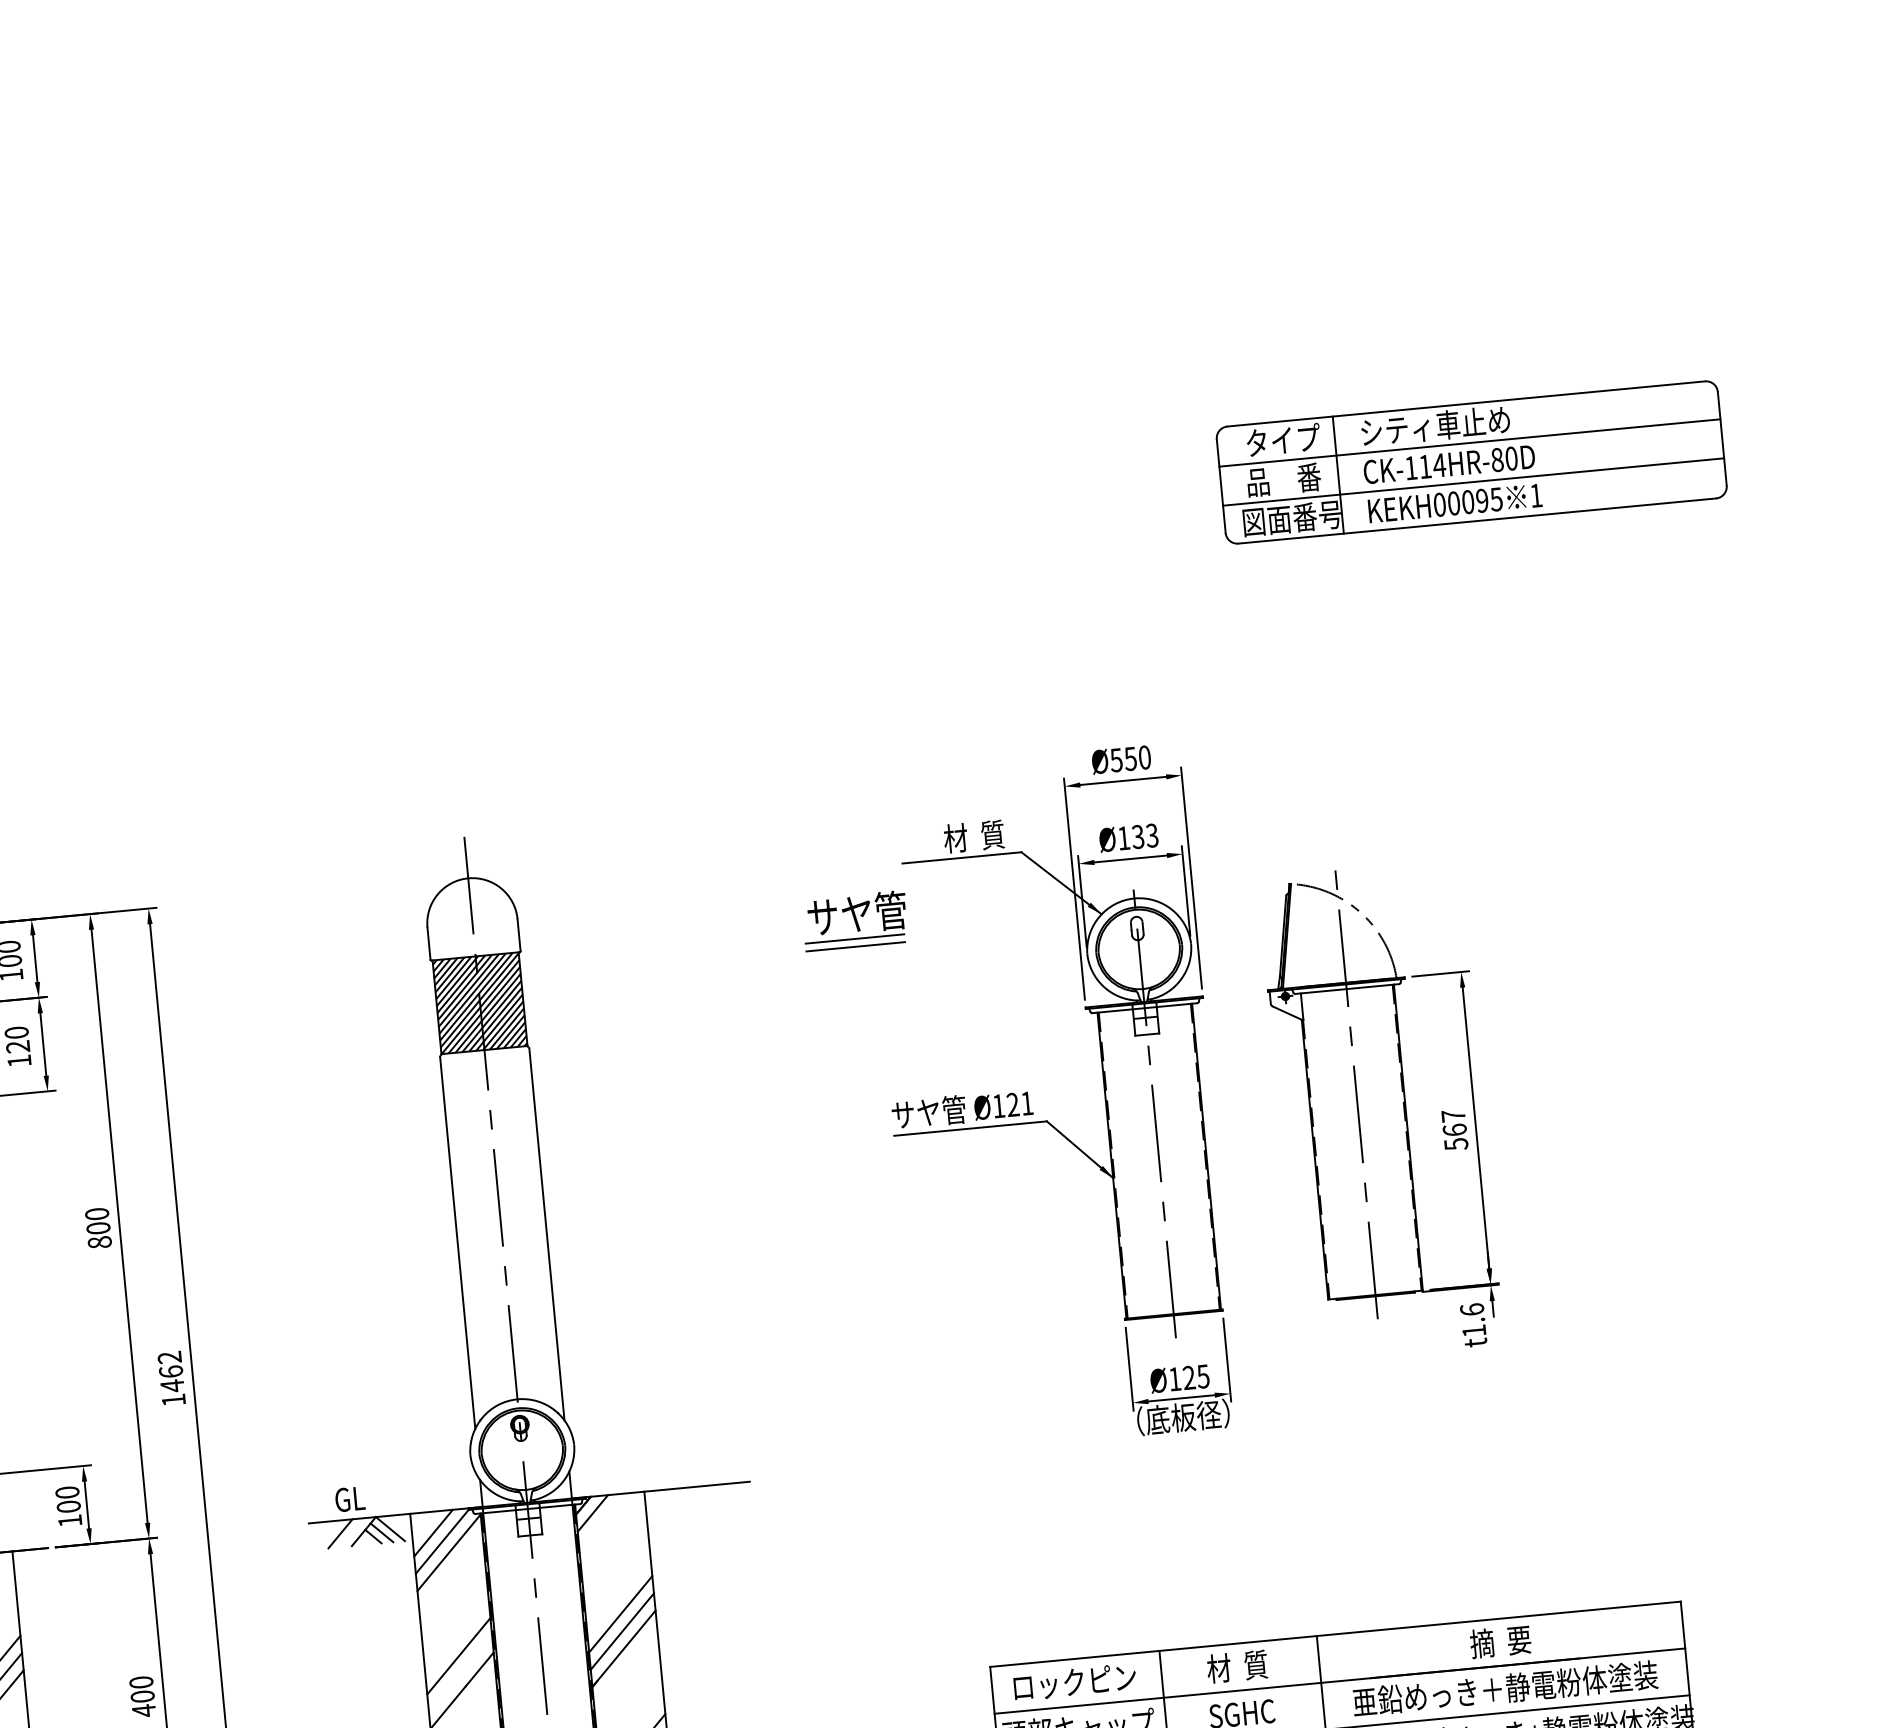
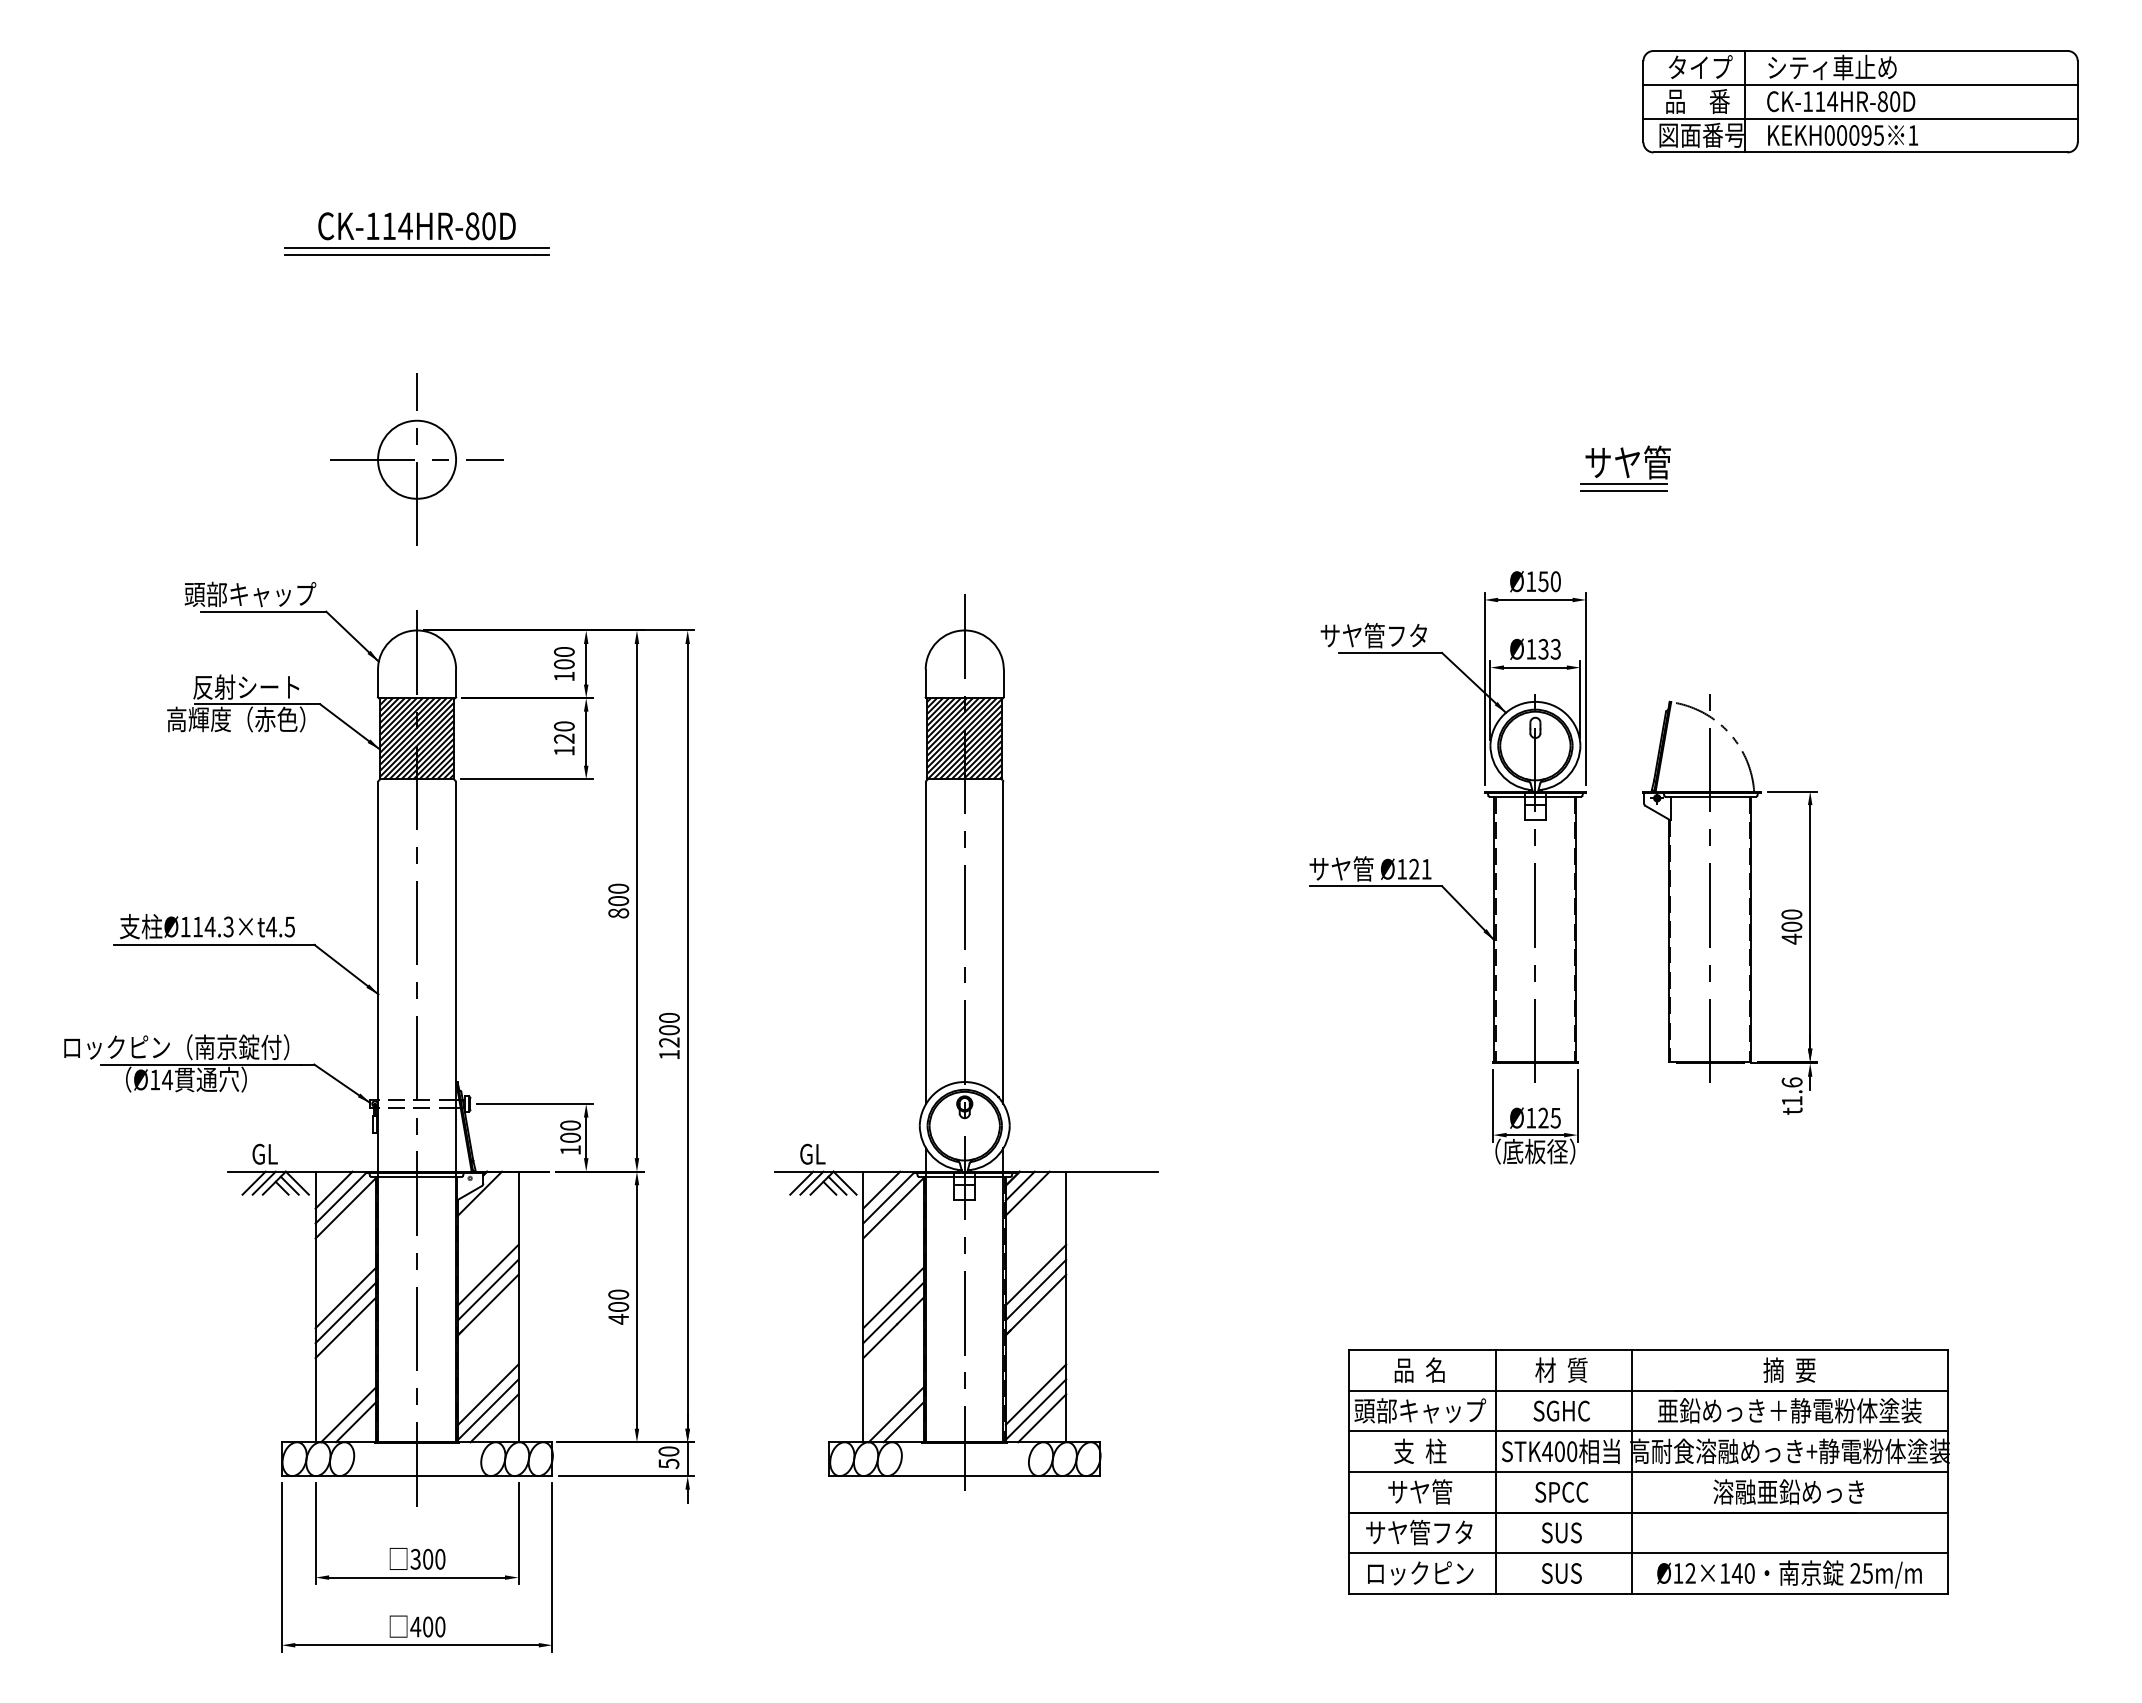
part: (1471, 462) -> (1860, 101), moved
text: (1116, 760) -> (1531, 581), Ø550 -> Ø150
text: (941, 839) -> (1374, 635), 材  質 -> サヤ管フタ
part: (854, 920) -> (1625, 468), moved
text: (1454, 1129) -> (1791, 926), 567 -> 400
text: (171, 1372) -> (669, 1030), 1462 -> 1200
line: (602, 1521) -> (1027, 1193), added
line: (351, 1531) -> (811, 1182), added
line: (460, 1673) -> (893, 1312), added
text: (1074, 1681) -> (1420, 1369), ロックピン -> 品  名

